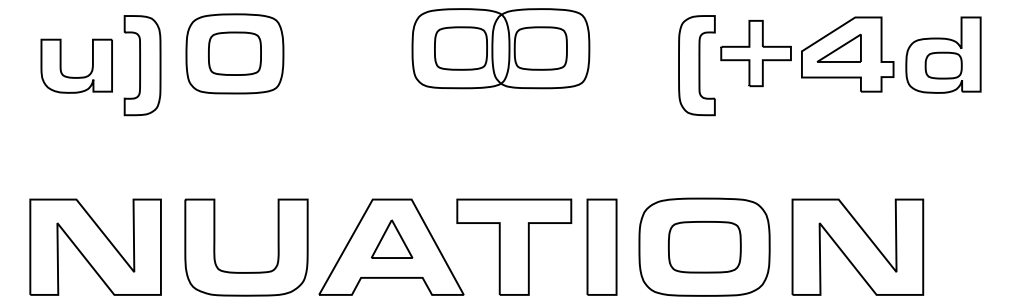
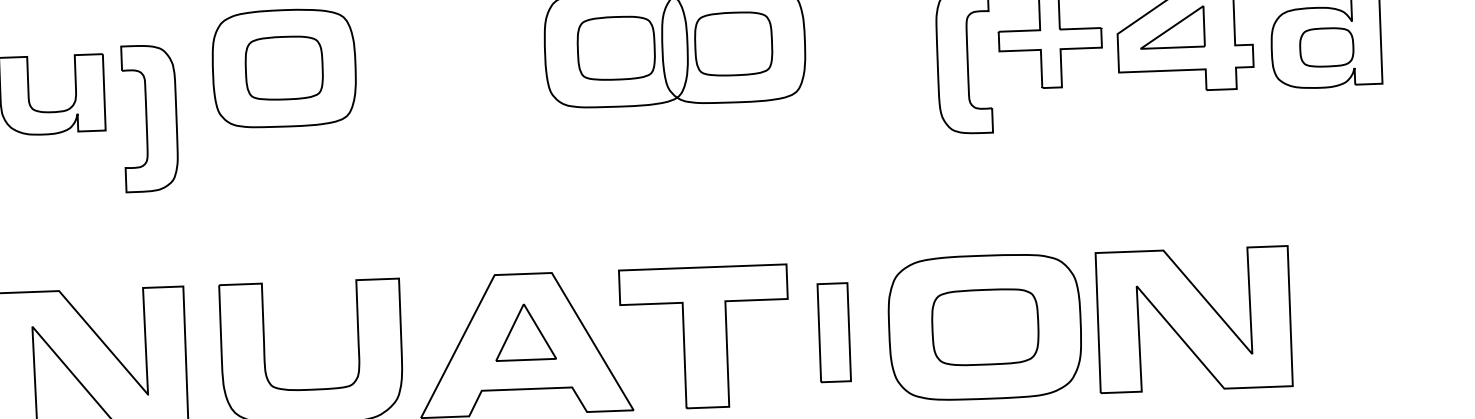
part: (142, 65) -> (149, 118), moved
part: (601, 246) -> (833, 331), size x0.7
part: (857, 246) -> (1193, 318), moved

